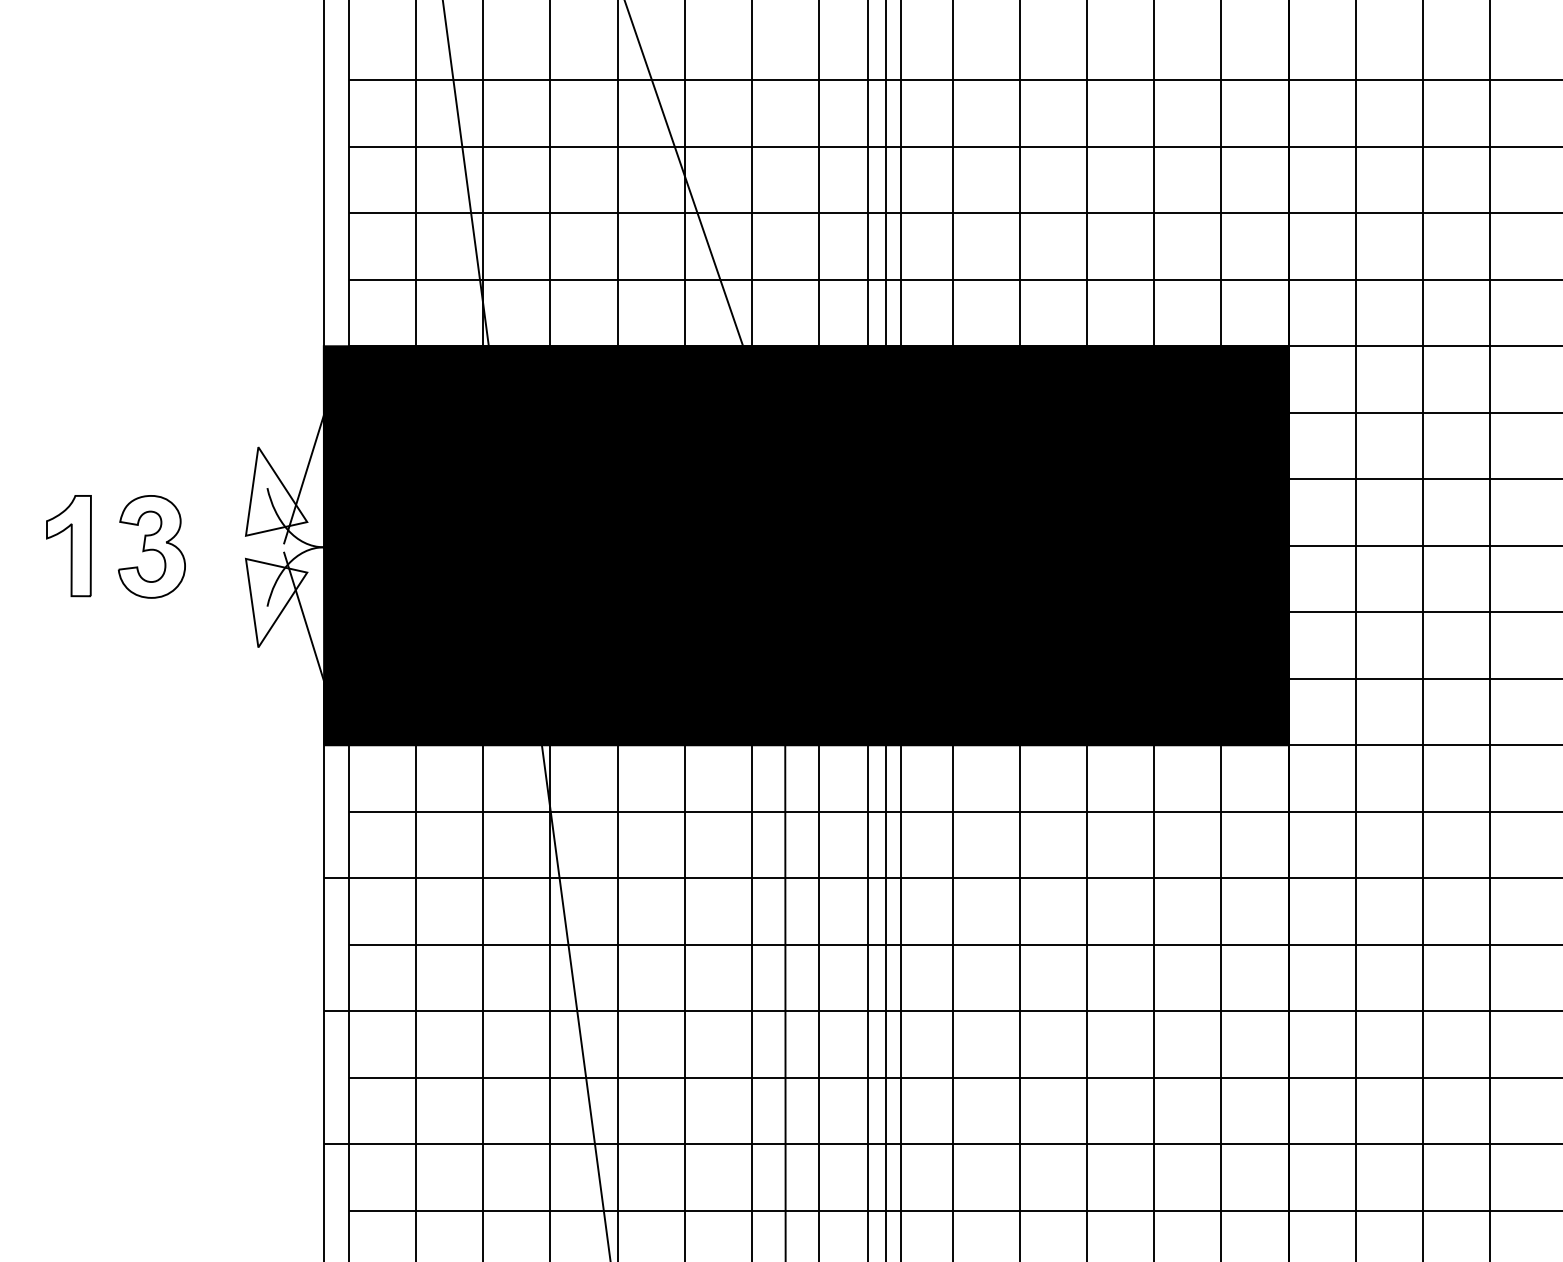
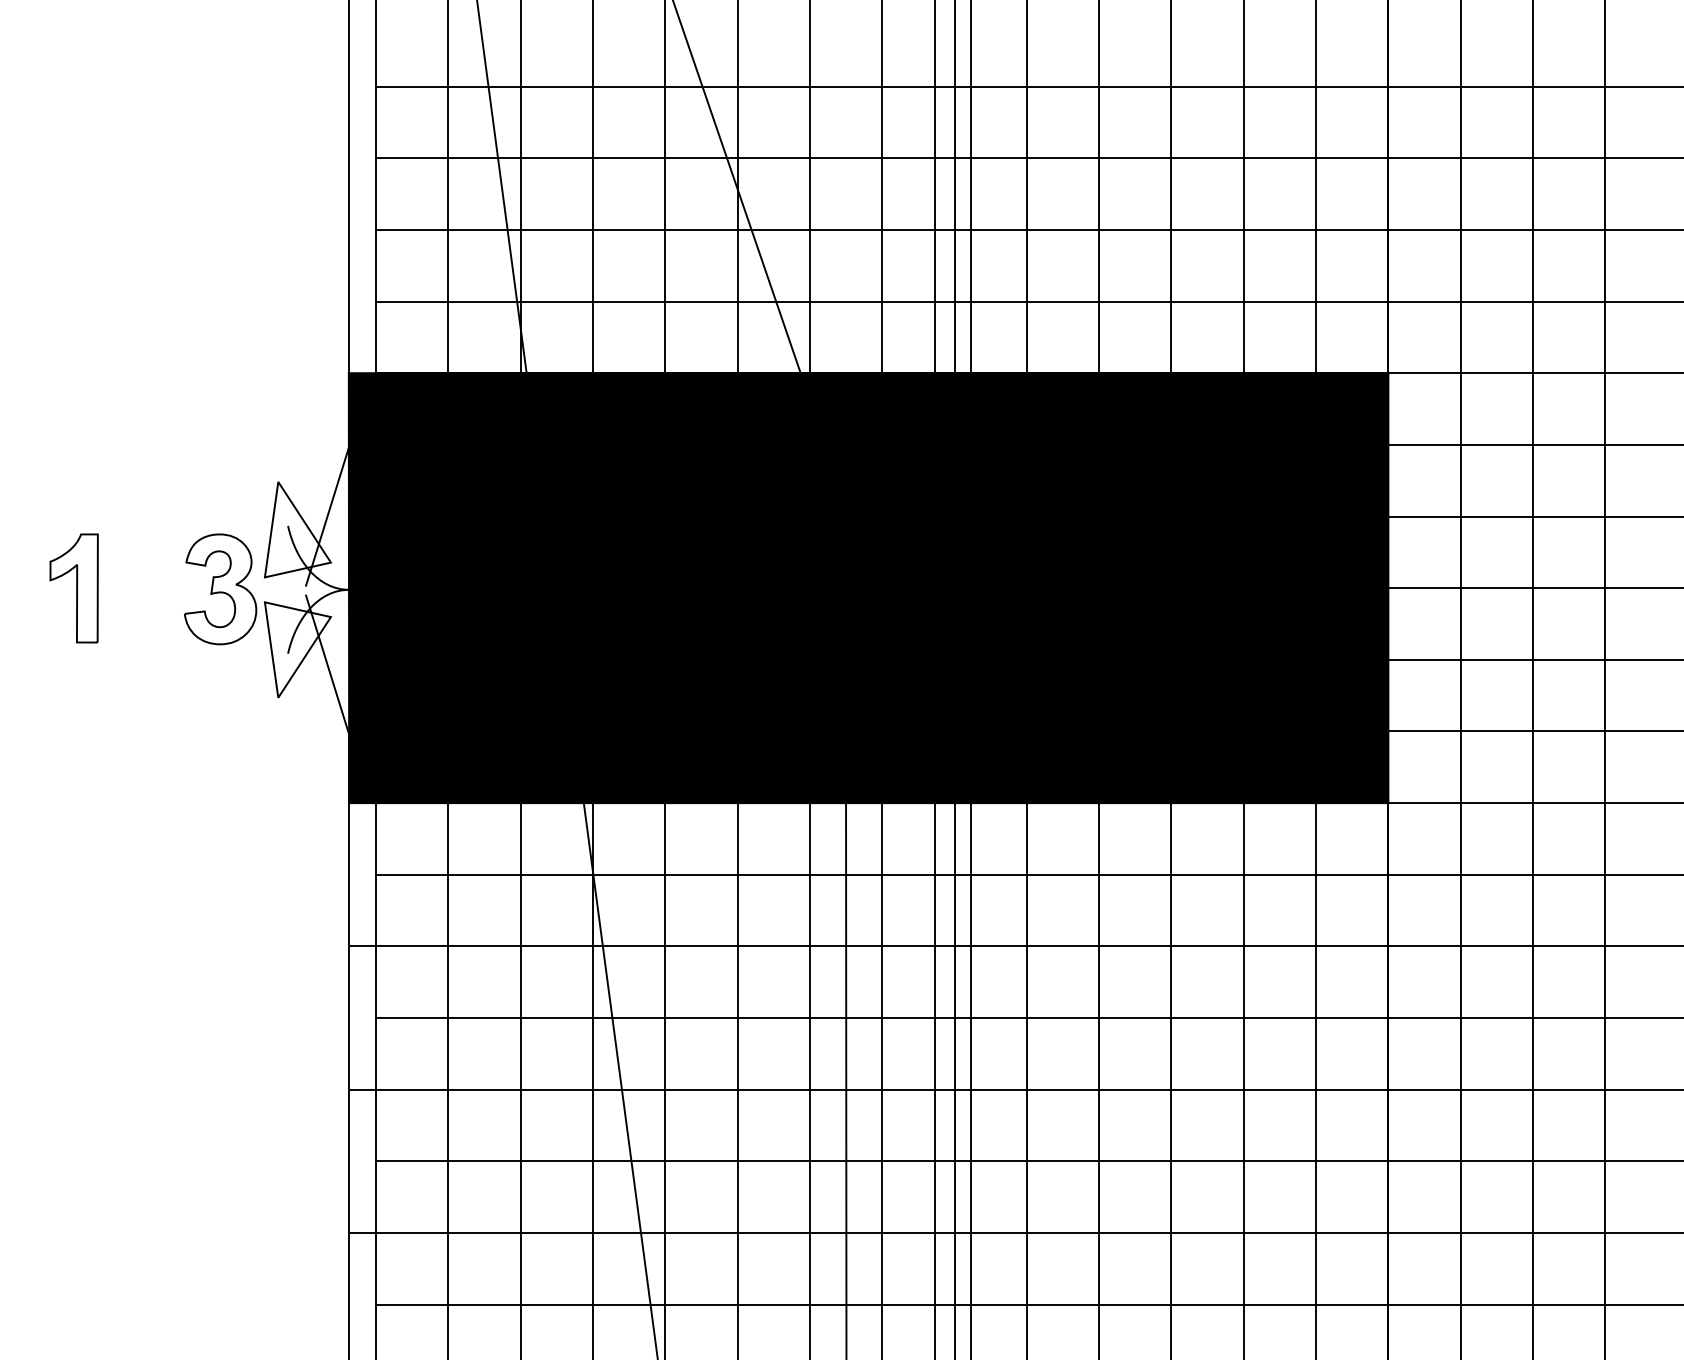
part: (151, 547) -> (220, 589), moved

